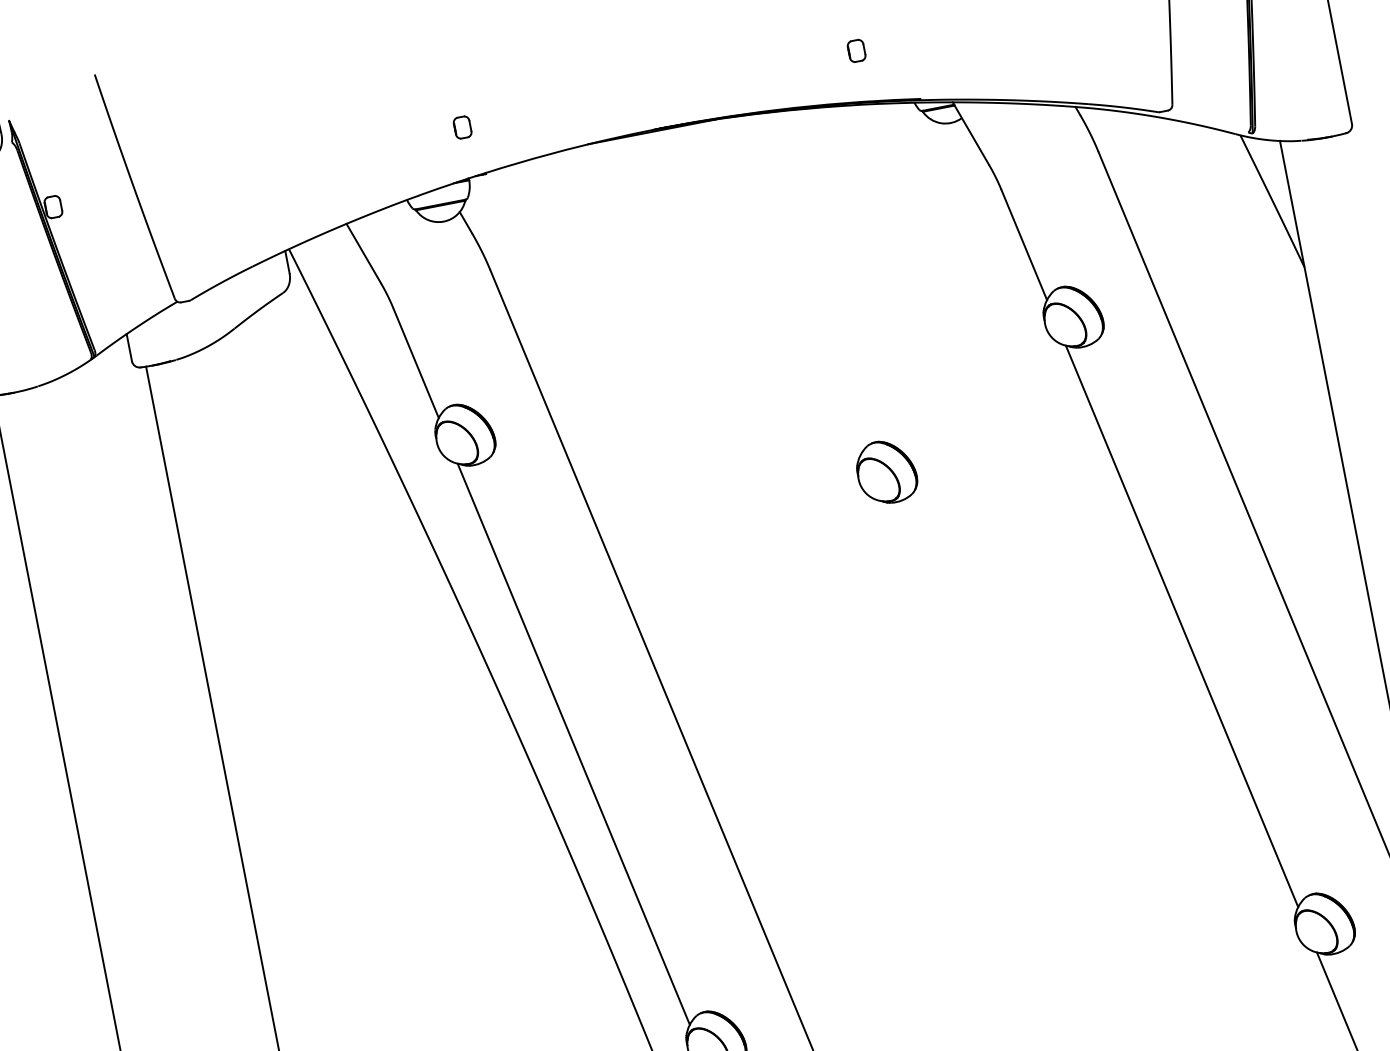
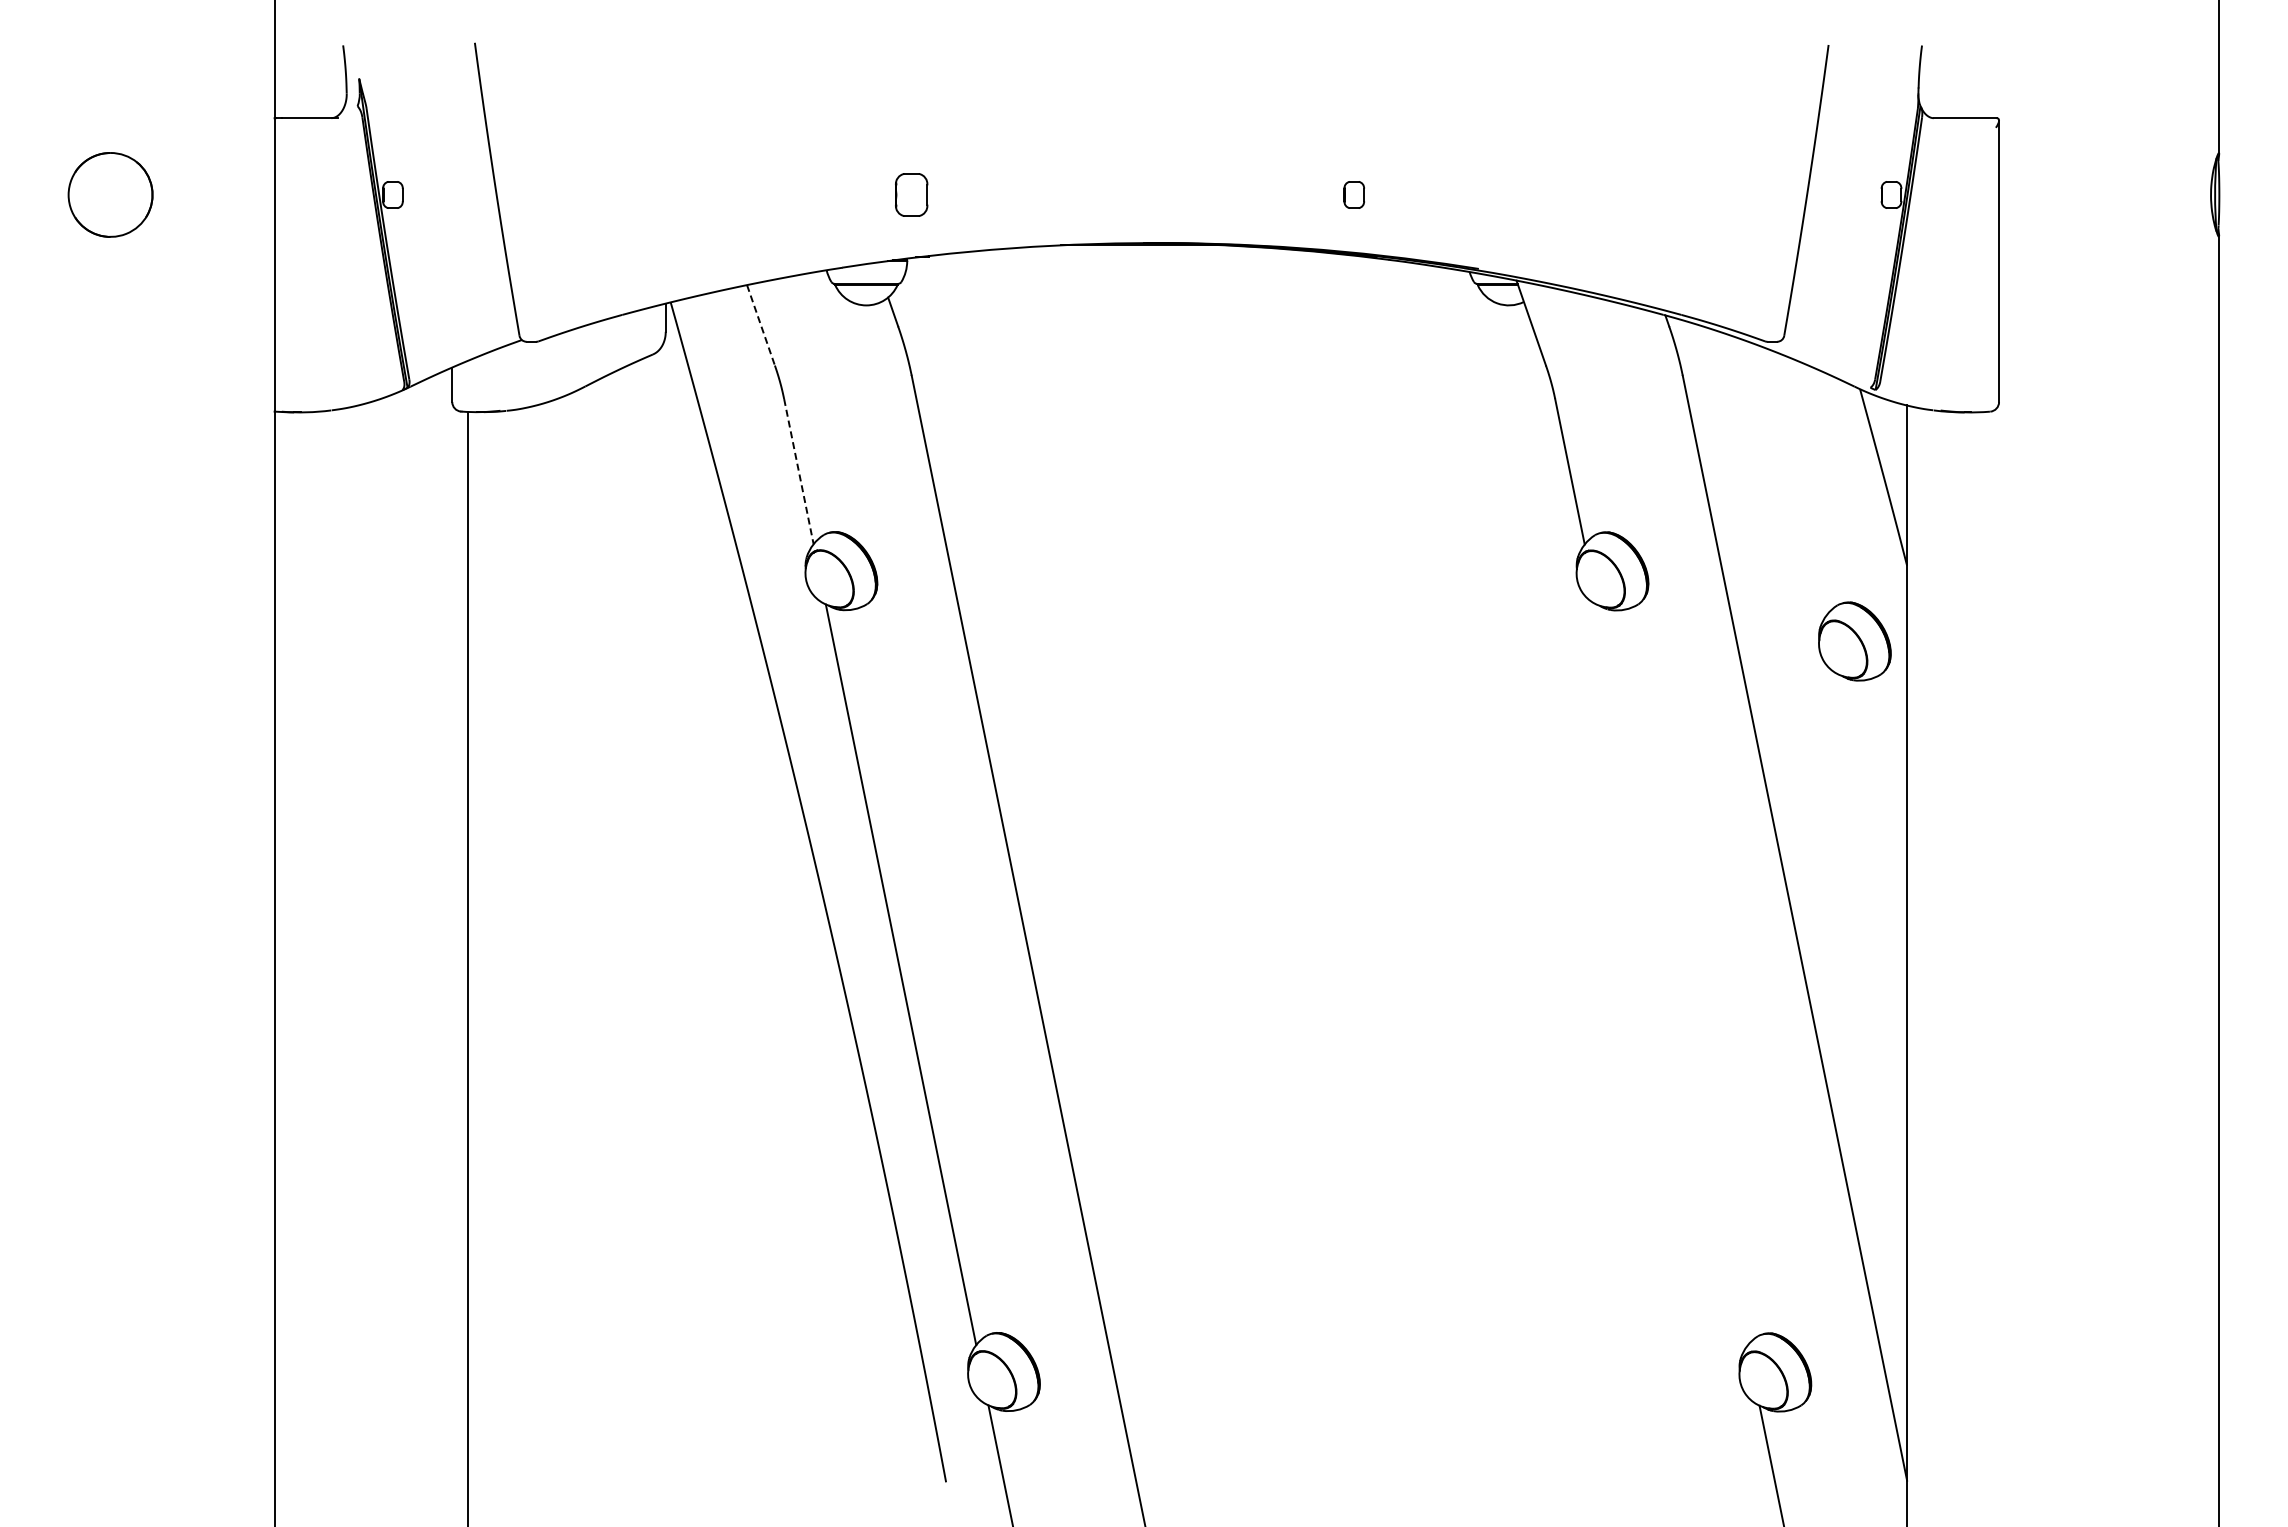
part: (855, 50) -> (1353, 194), moved
part: (462, 127) -> (911, 194), size x1.6
line: (363, 253) -> (760, 325), solid -> dashed
line: (415, 363) -> (798, 472), solid -> dashed
part: (886, 472) -> (1854, 641), moved
line: (1181, 625) -> (1671, 974), removed

